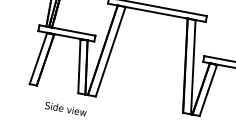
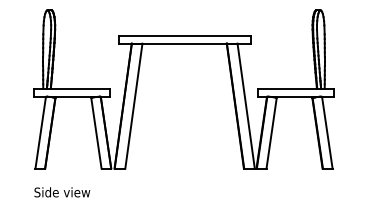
text: (66, 109) -> (62, 192), moved

